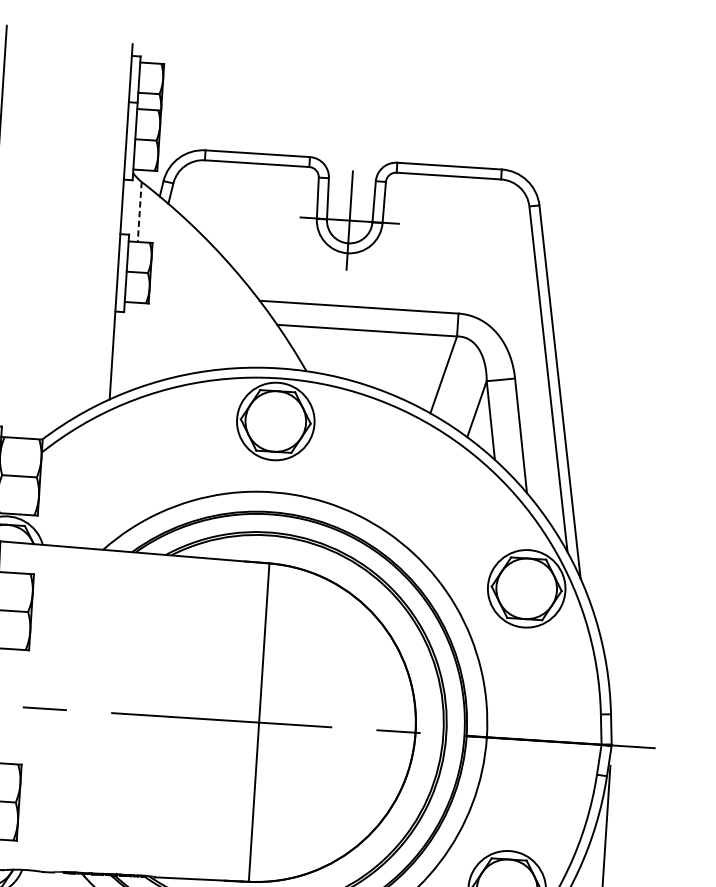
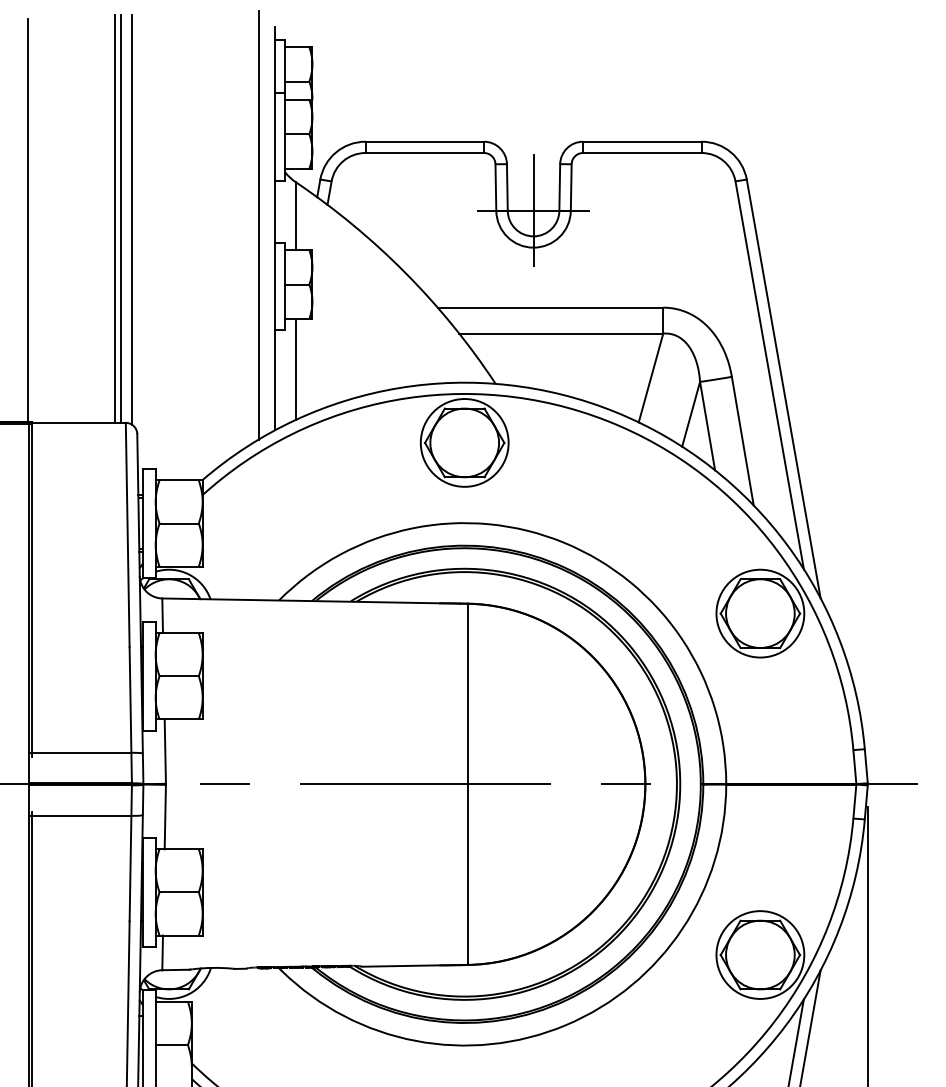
line: (139, 212) -> (295, 216), dashed -> solid
line: (106, 218) -> (258, 225), added
line: (130, 347) -> (295, 369), added

